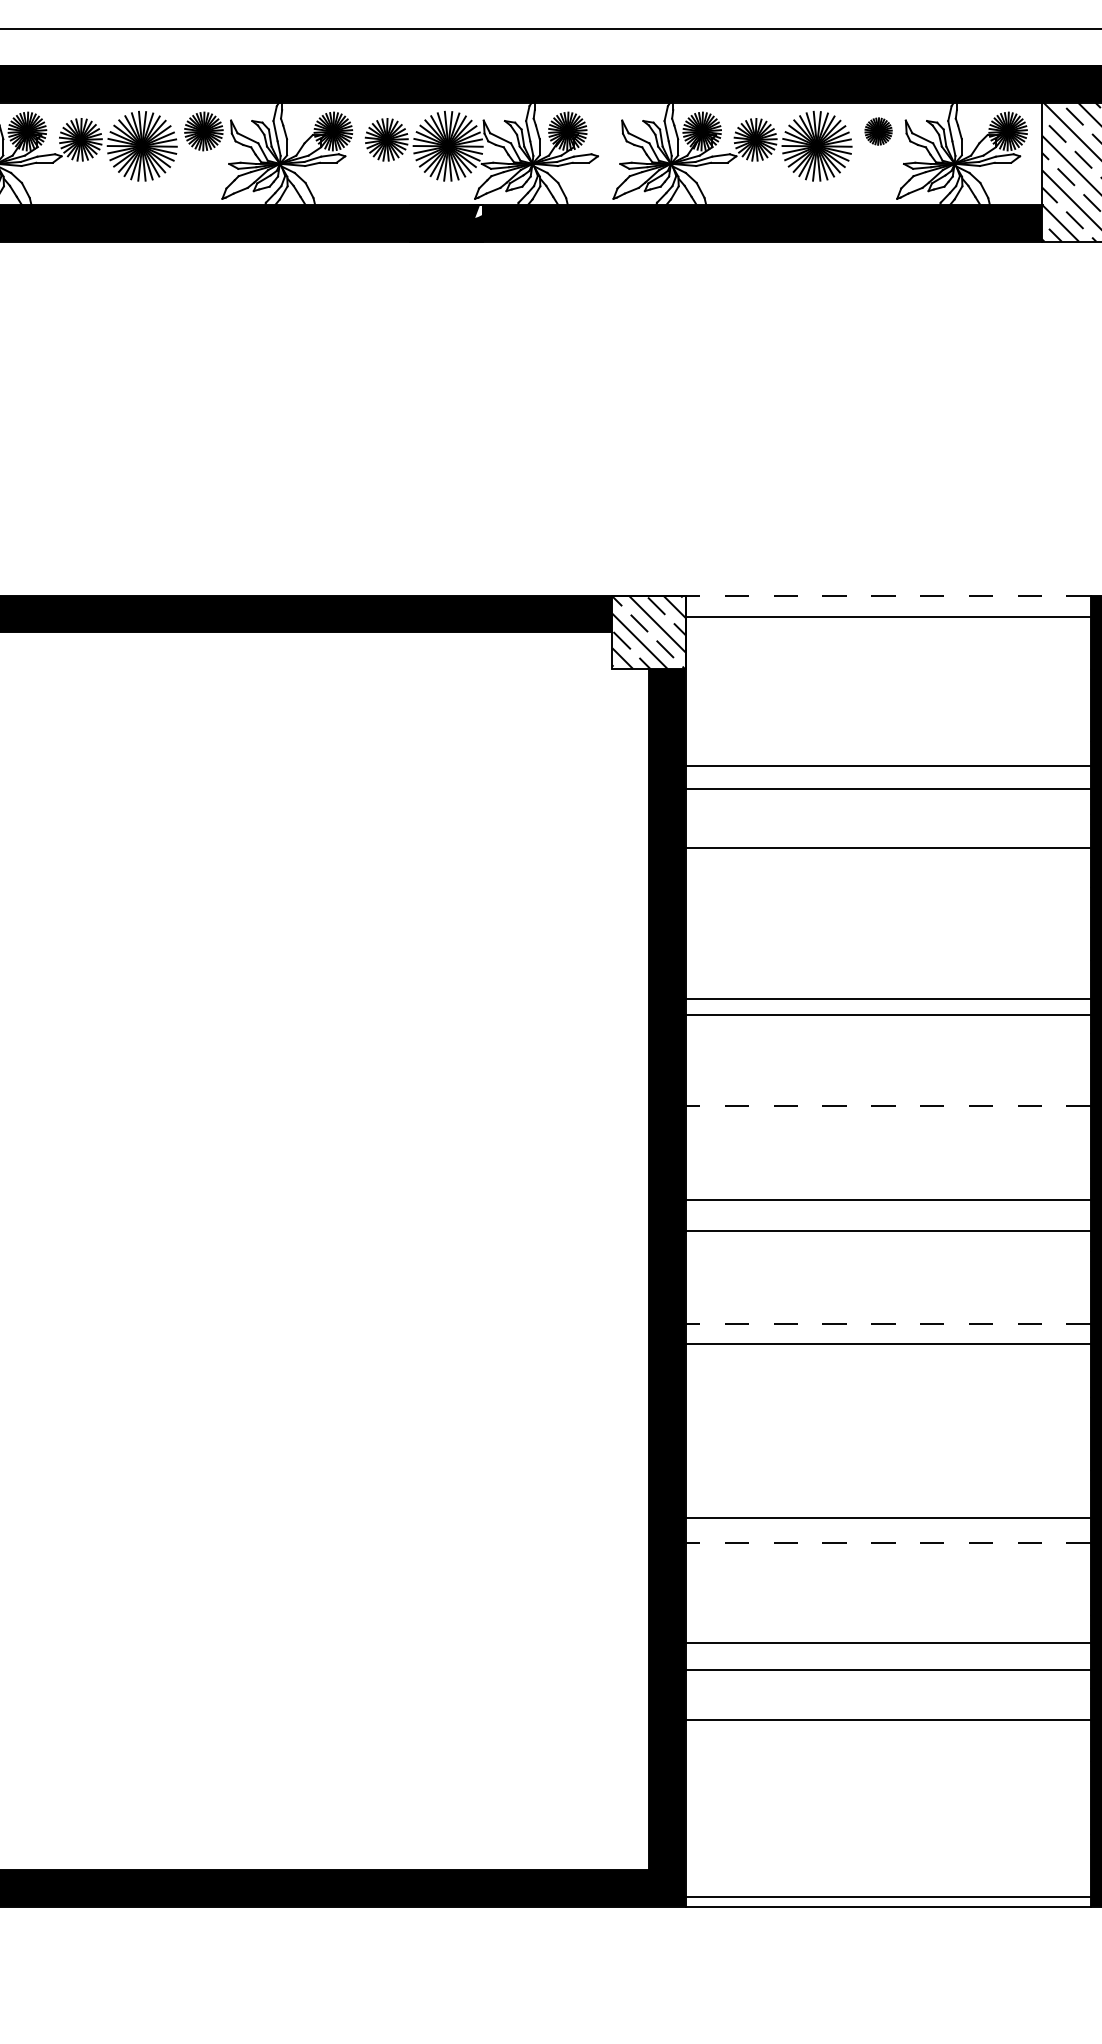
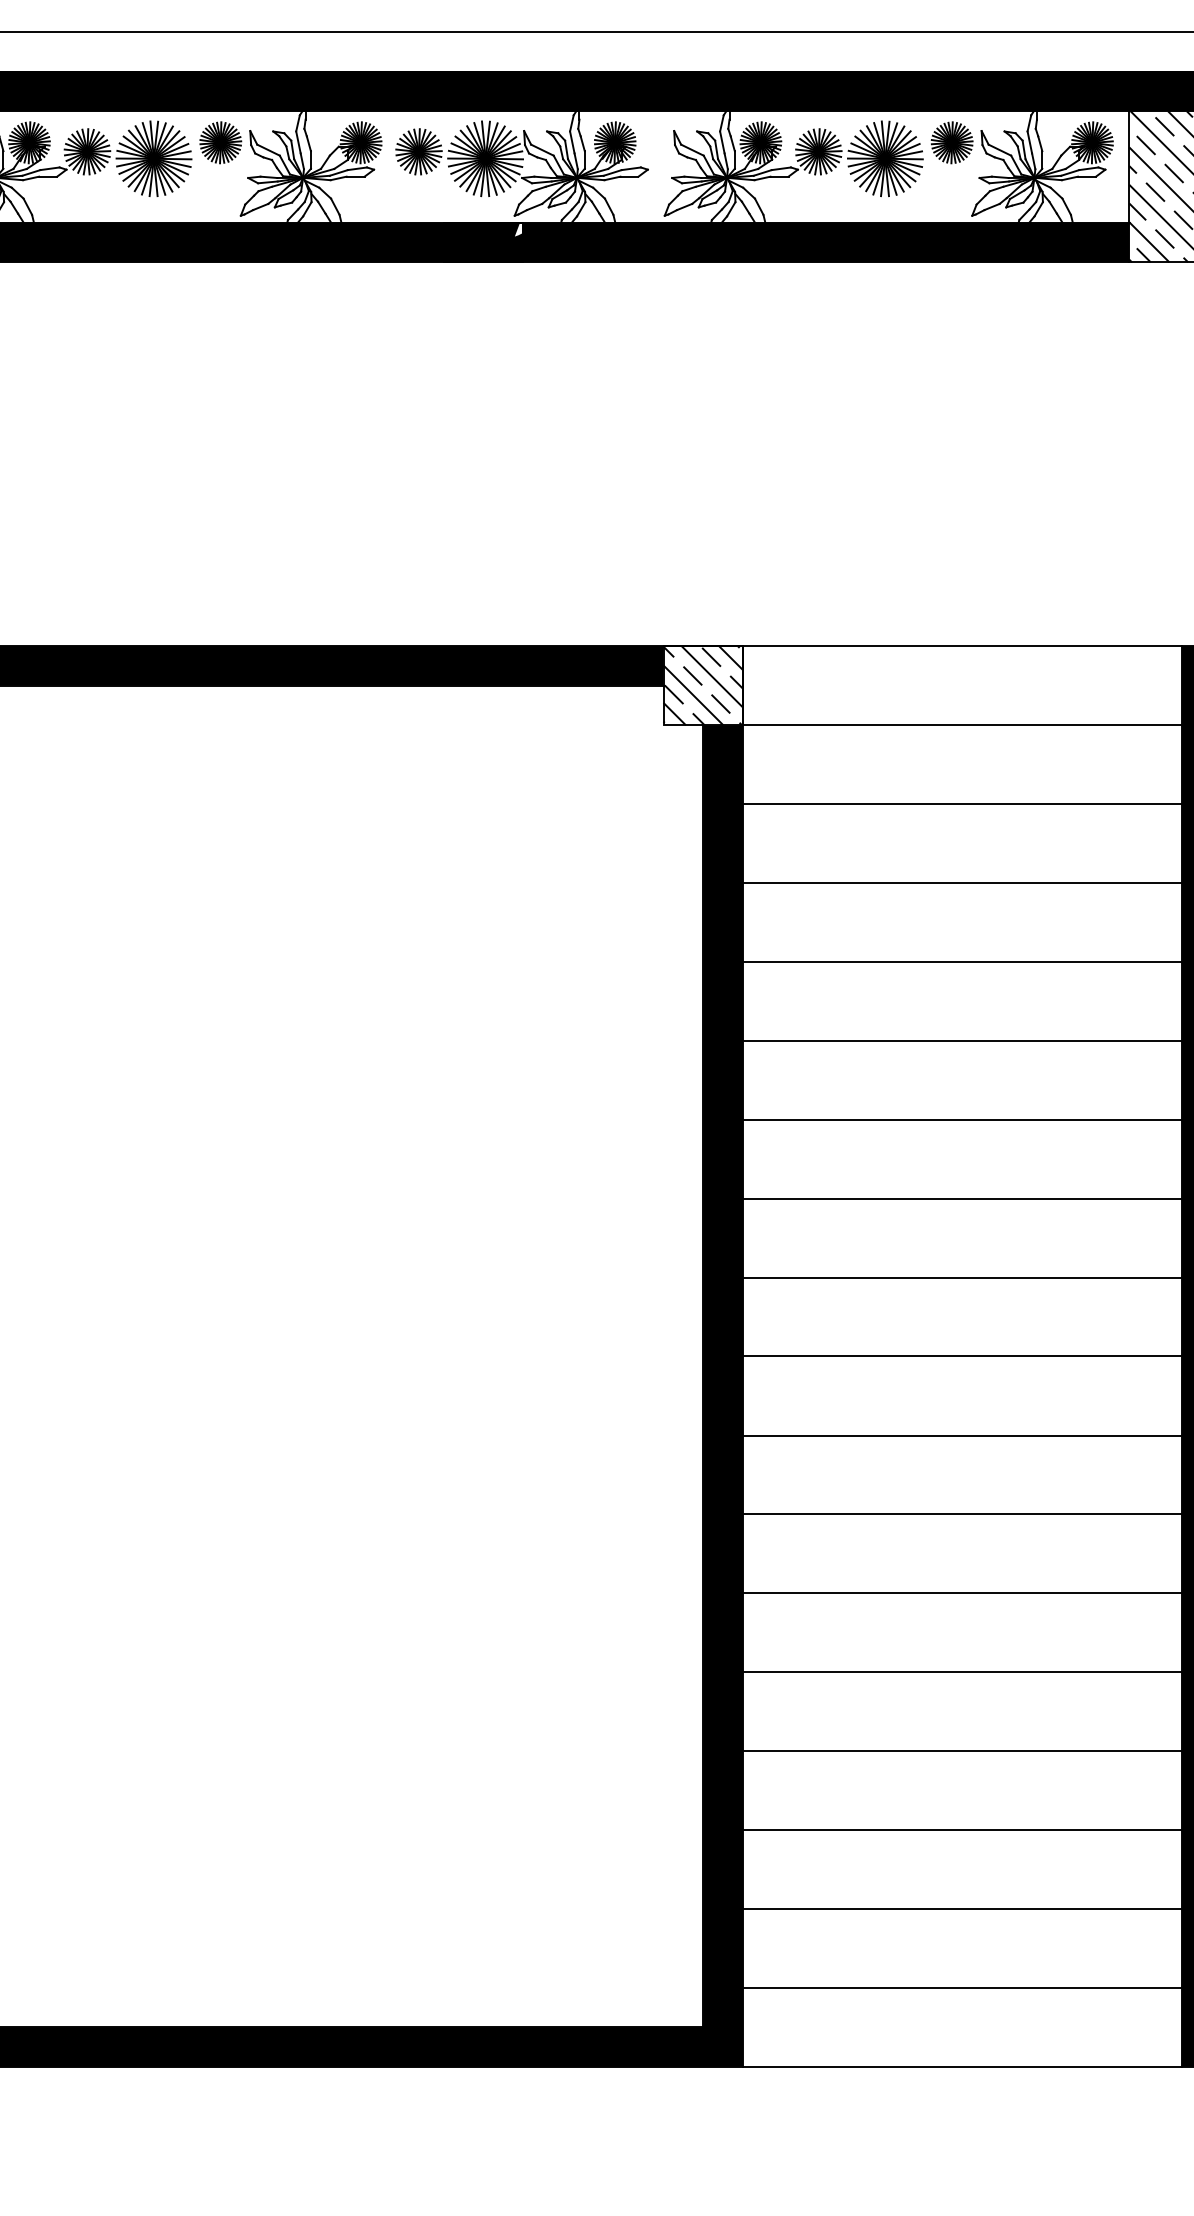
part: (878, 131) -> (951, 142), size x1.43
line: (888, 595) -> (962, 645), dashed -> solid
line: (888, 617) -> (962, 725), moved
line: (888, 765) -> (962, 882), moved
line: (888, 789) -> (962, 803), moved
line: (888, 847) -> (962, 961), moved
line: (888, 998) -> (962, 1119), moved
line: (888, 1015) -> (962, 1040), moved
line: (888, 1105) -> (962, 1198), dashed -> solid
line: (888, 1200) -> (962, 1356), moved
line: (888, 1230) -> (962, 1277), moved
line: (888, 1324) -> (962, 1435), dashed -> solid
line: (888, 1344) -> (962, 1514), moved
line: (888, 1517) -> (962, 1593), moved
line: (888, 1542) -> (962, 1672), dashed -> solid
line: (888, 1643) -> (962, 1830), moved
line: (888, 1670) -> (962, 1751), moved
line: (888, 1719) -> (962, 1909), moved
line: (888, 1897) -> (962, 1988), moved

